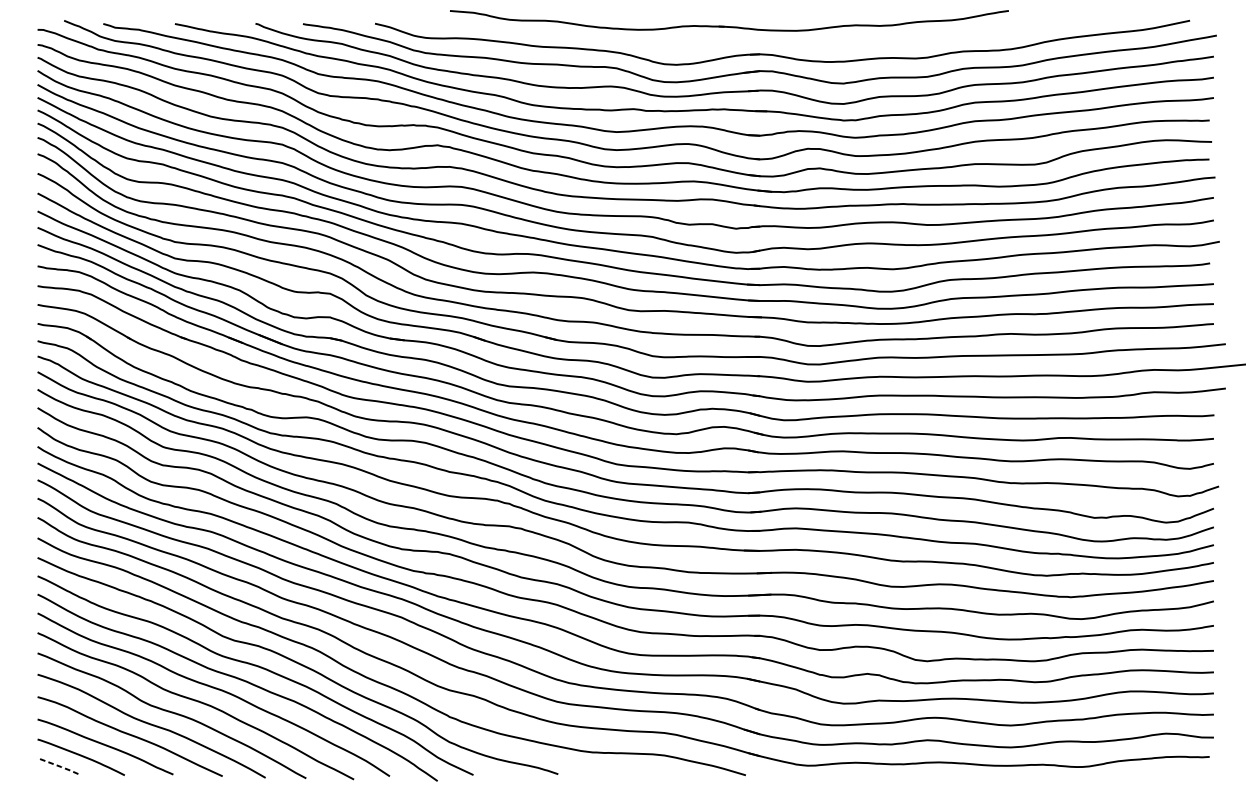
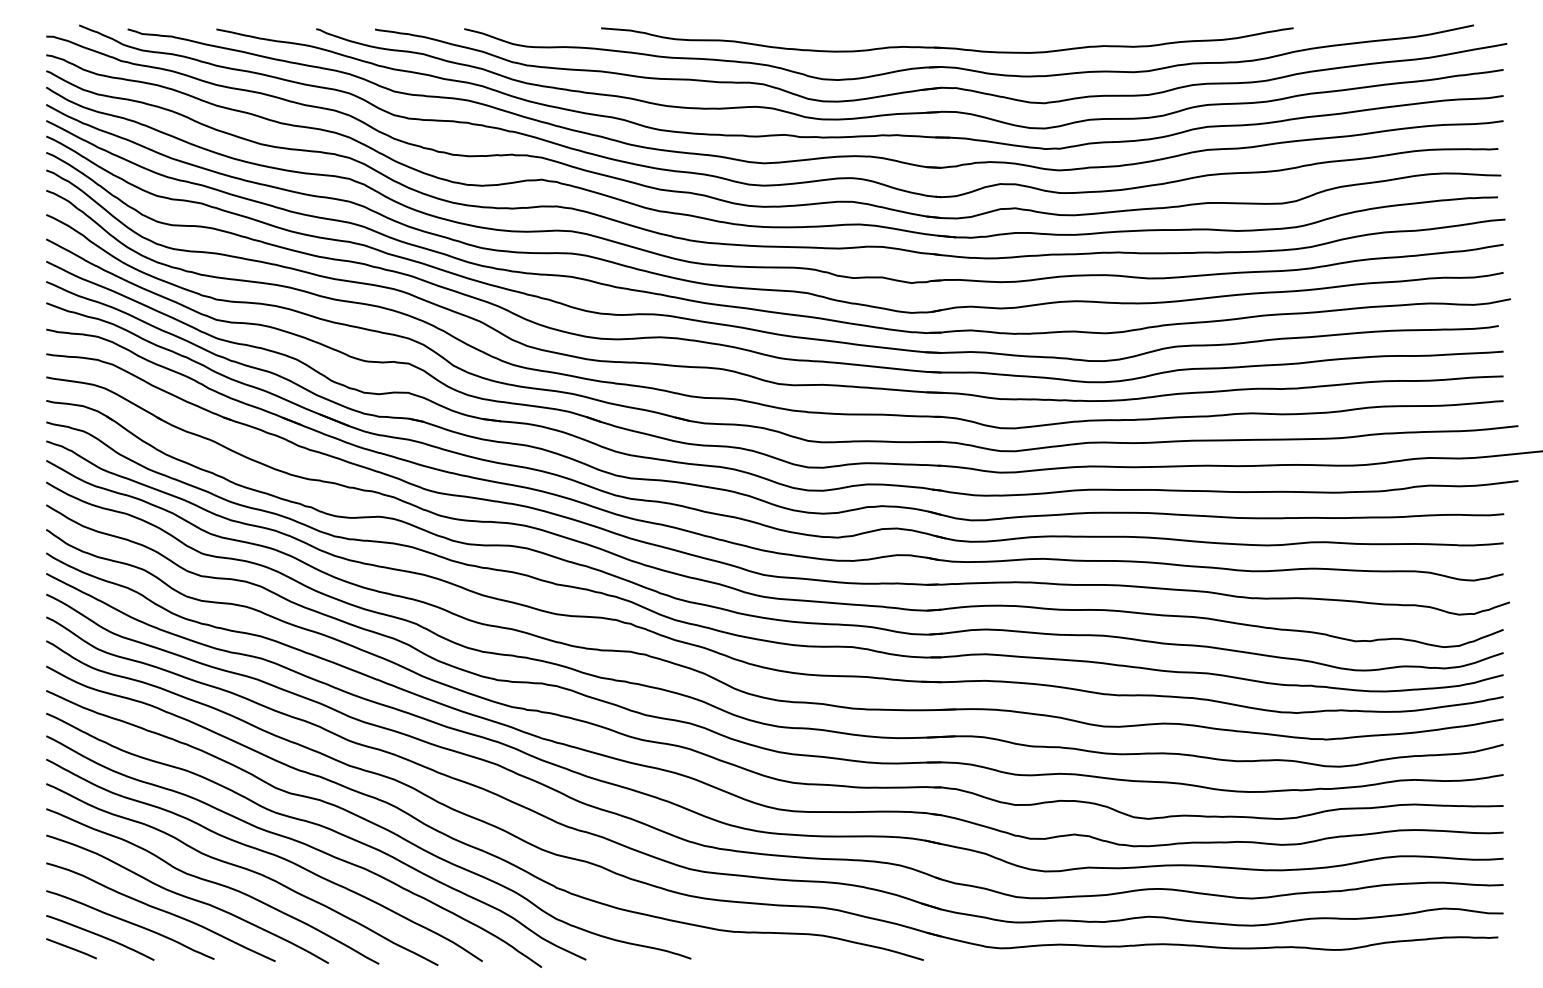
part: (729, 26) -> (947, 47), moved
line: (59, 765) -> (73, 948), dashed -> solid

